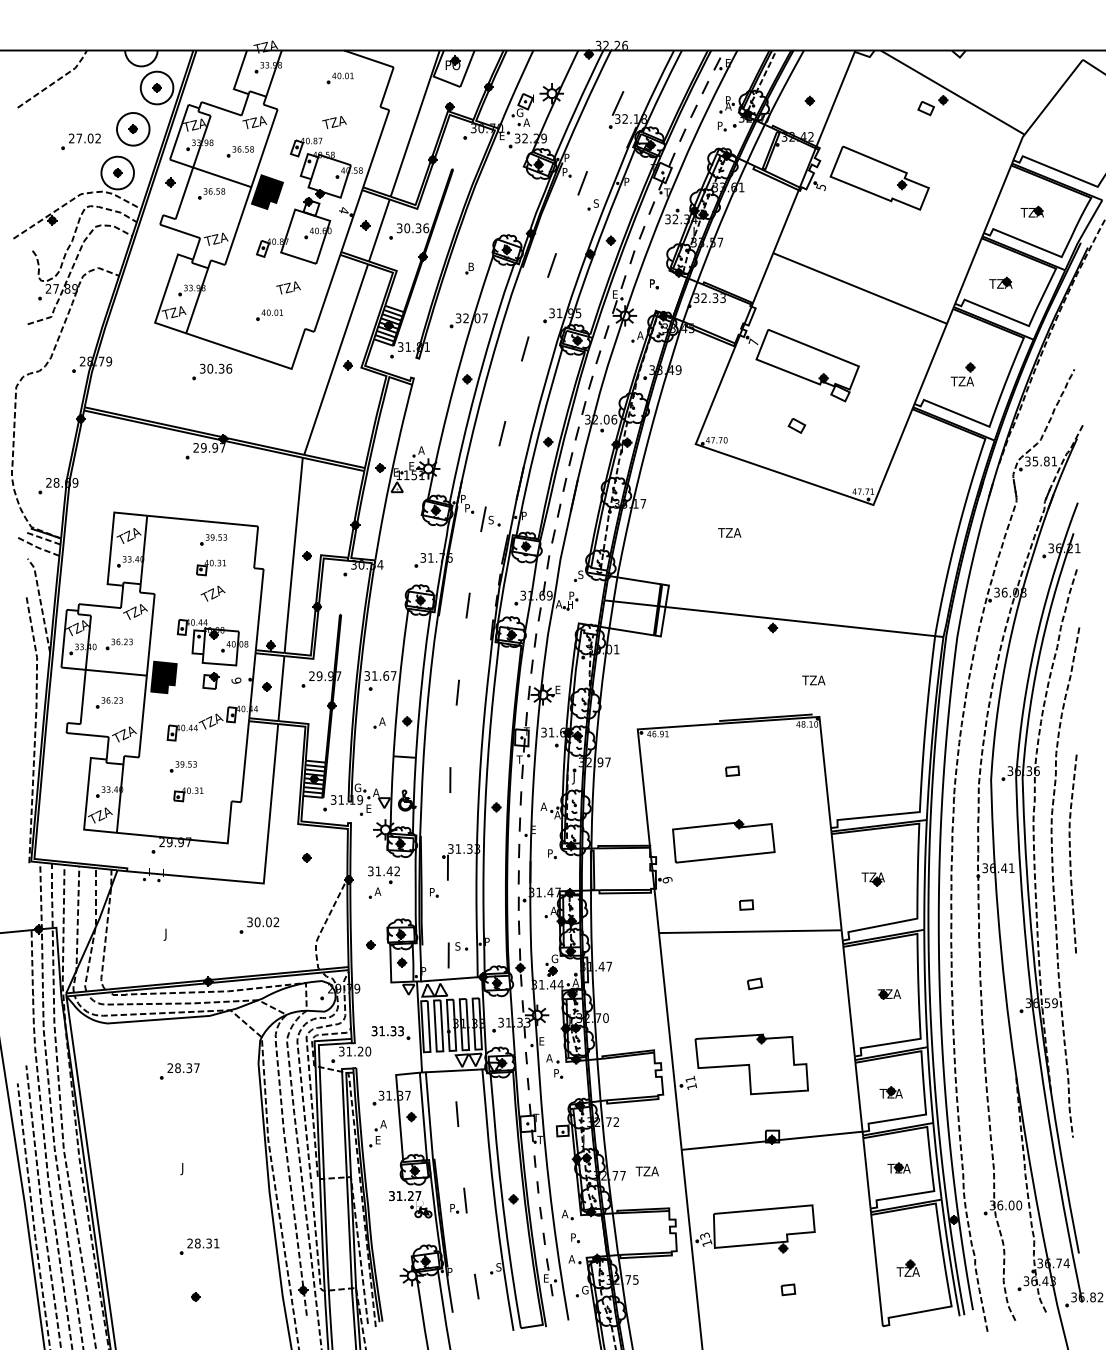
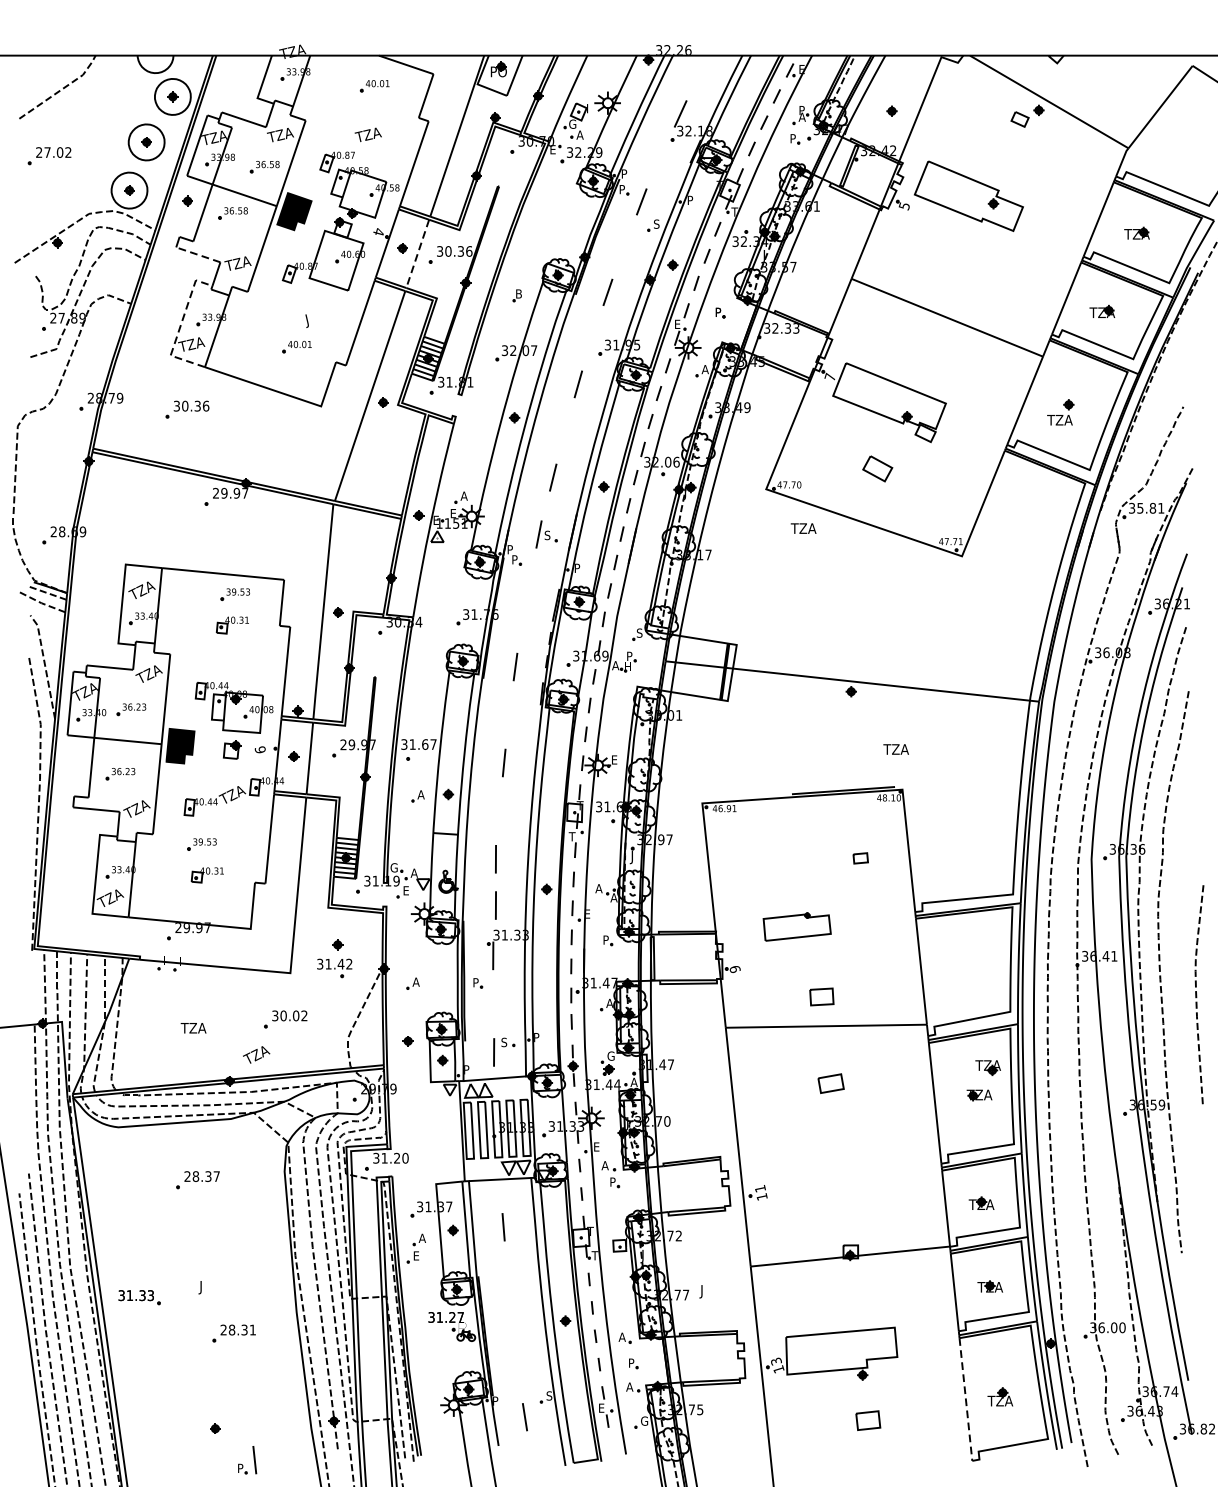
part: (80, 141) -> (48, 155), moved
line: (379, 230) -> (417, 253), solid -> dashed
line: (179, 231) -> (197, 254), solid -> dashed
text: (288, 289) -> (317, 318), TZA -> J
line: (163, 296) -> (179, 326), solid -> dashed
part: (212, 371) -> (187, 409), moved
part: (796, 425) -> (877, 468), size x1.6
part: (490, 518) -> (546, 533), moved
text: (729, 532) -> (803, 528), moved
text: (212, 593) -> (255, 1054), moved
part: (732, 770) -> (860, 857), moved
line: (450, 821) -> (496, 904), added
part: (723, 841) -> (796, 926), size x0.6
curve: (1070, 853) -> (1196, 994), moved
part: (383, 875) -> (334, 968), moved
part: (872, 879) -> (987, 1067), moved
part: (746, 904) -> (822, 996), size x1.6
text: (175, 934) -> (193, 1029), J -> TZA
part: (755, 983) -> (832, 1083), size x1.6
part: (390, 1032) -> (139, 1297), moved
part: (751, 1064) -> (827, 1172), removed
text: (646, 1172) -> (711, 1291), TZA -> J
part: (458, 1200) -> (247, 1460), moved
part: (199, 1246) -> (233, 1333), moved
line: (877, 1271) -> (966, 1400), solid -> dashed
part: (788, 1289) -> (868, 1420), size x1.6

